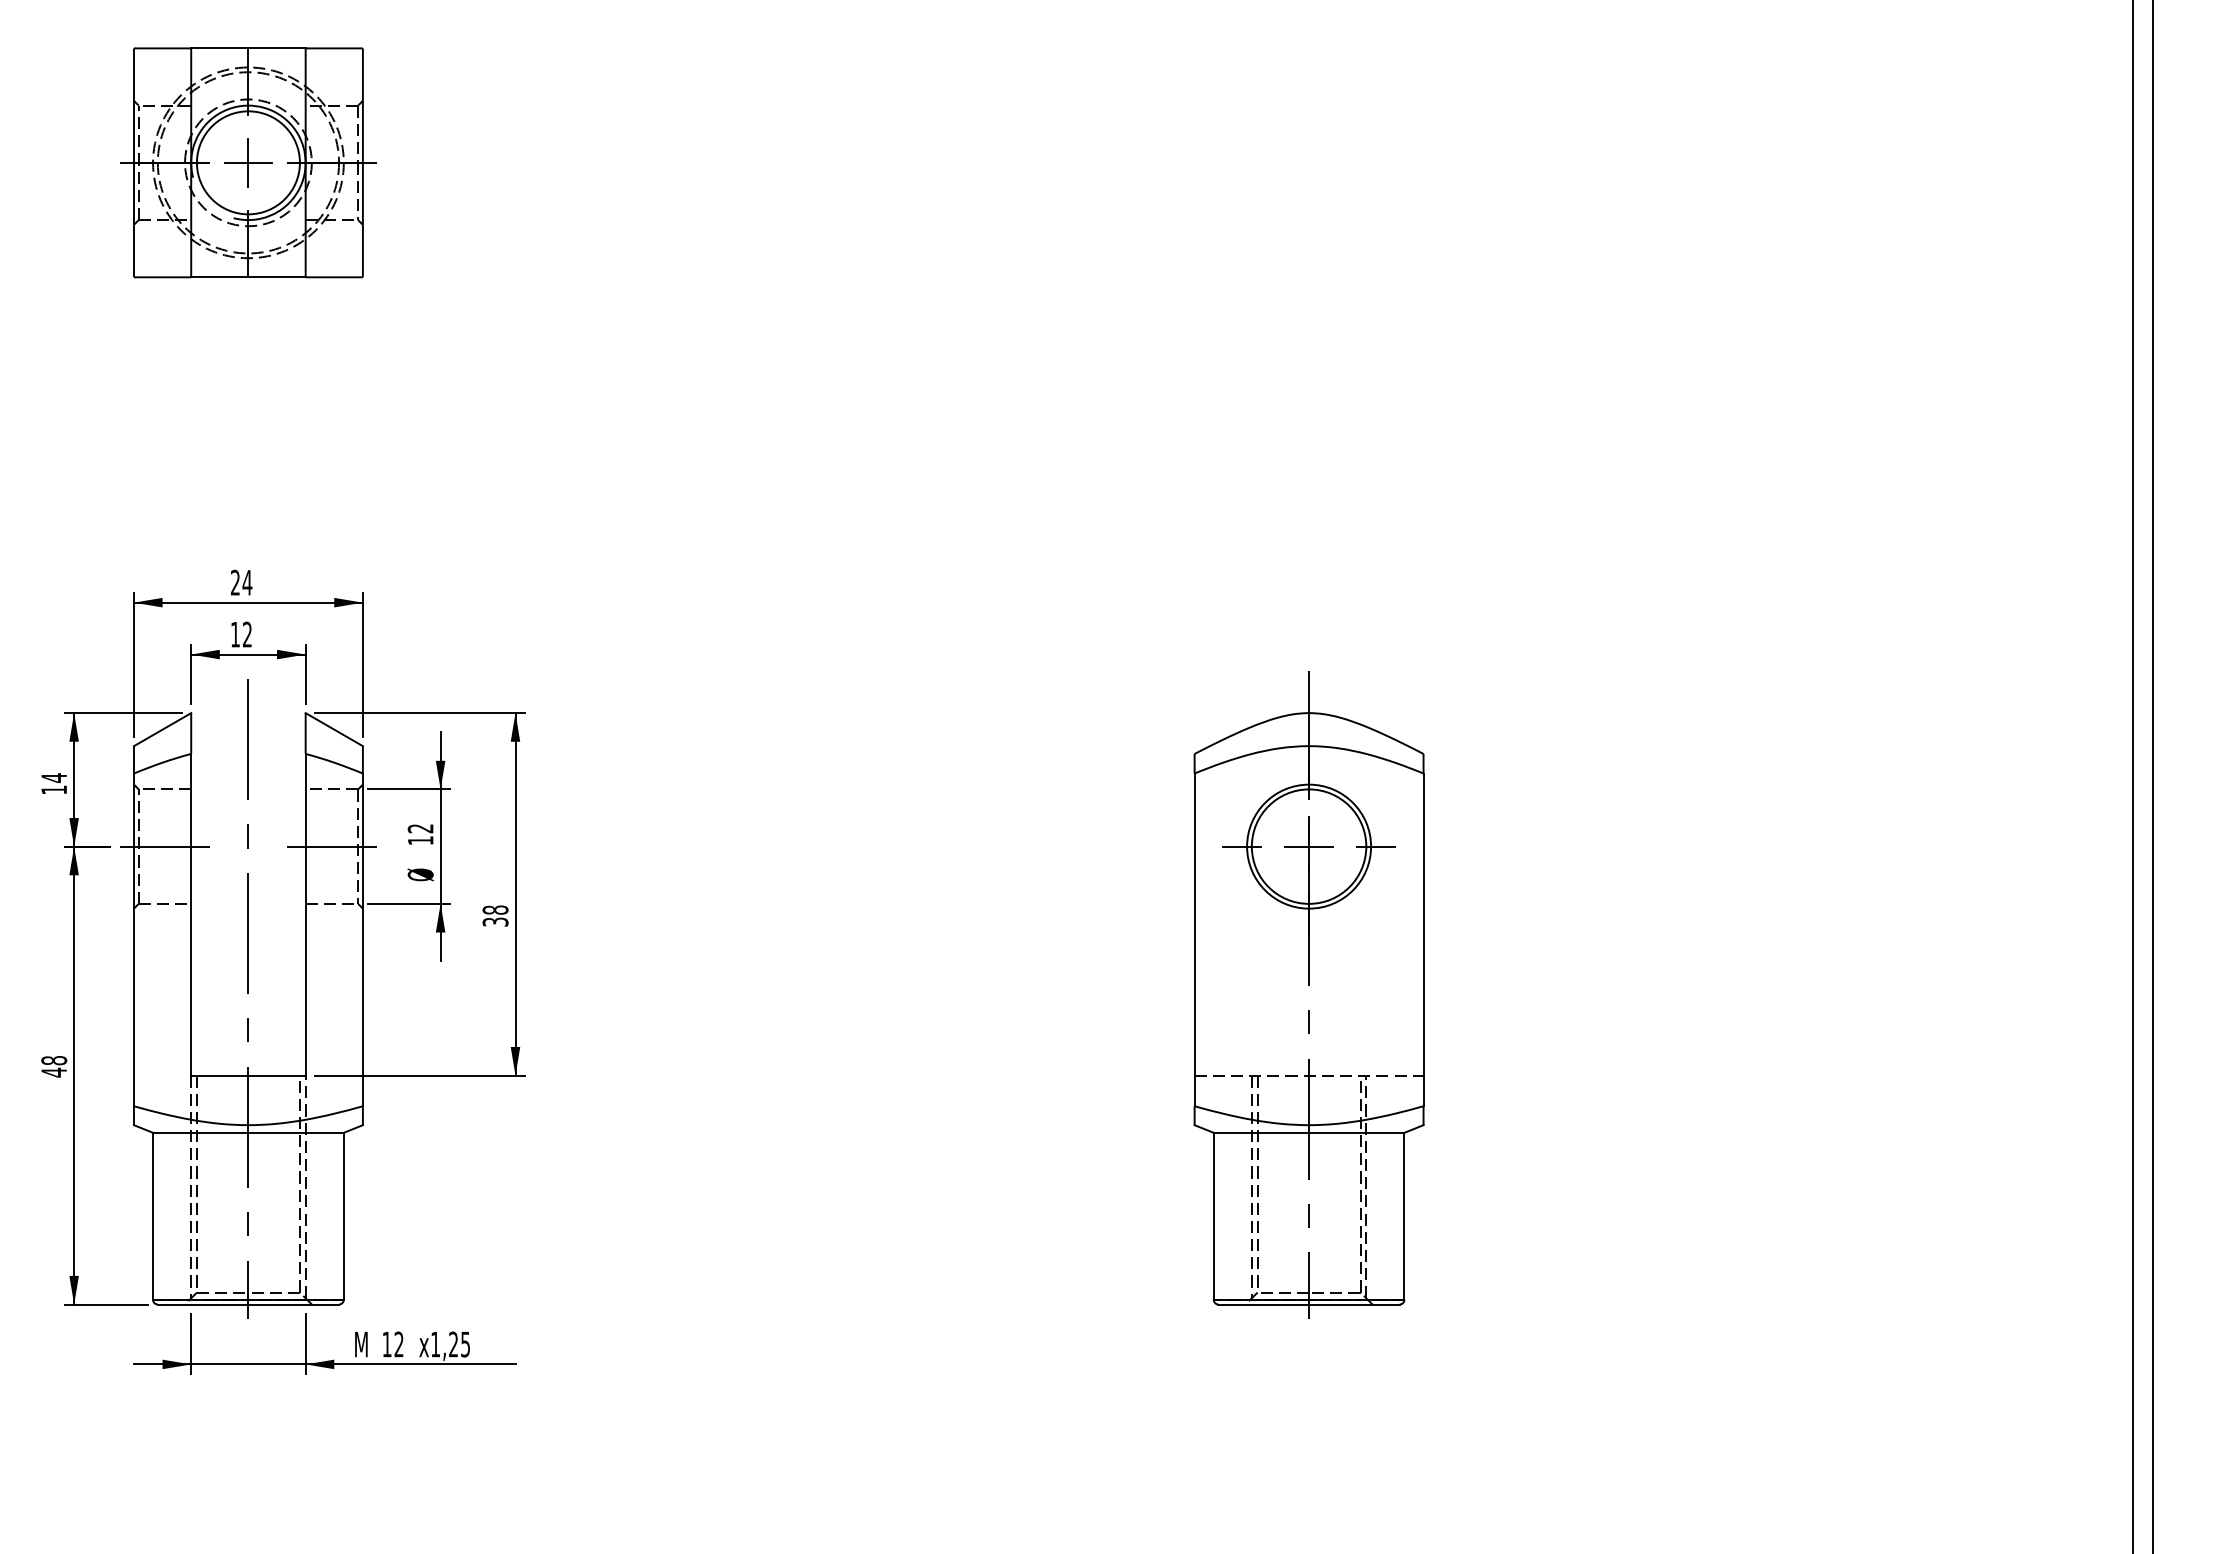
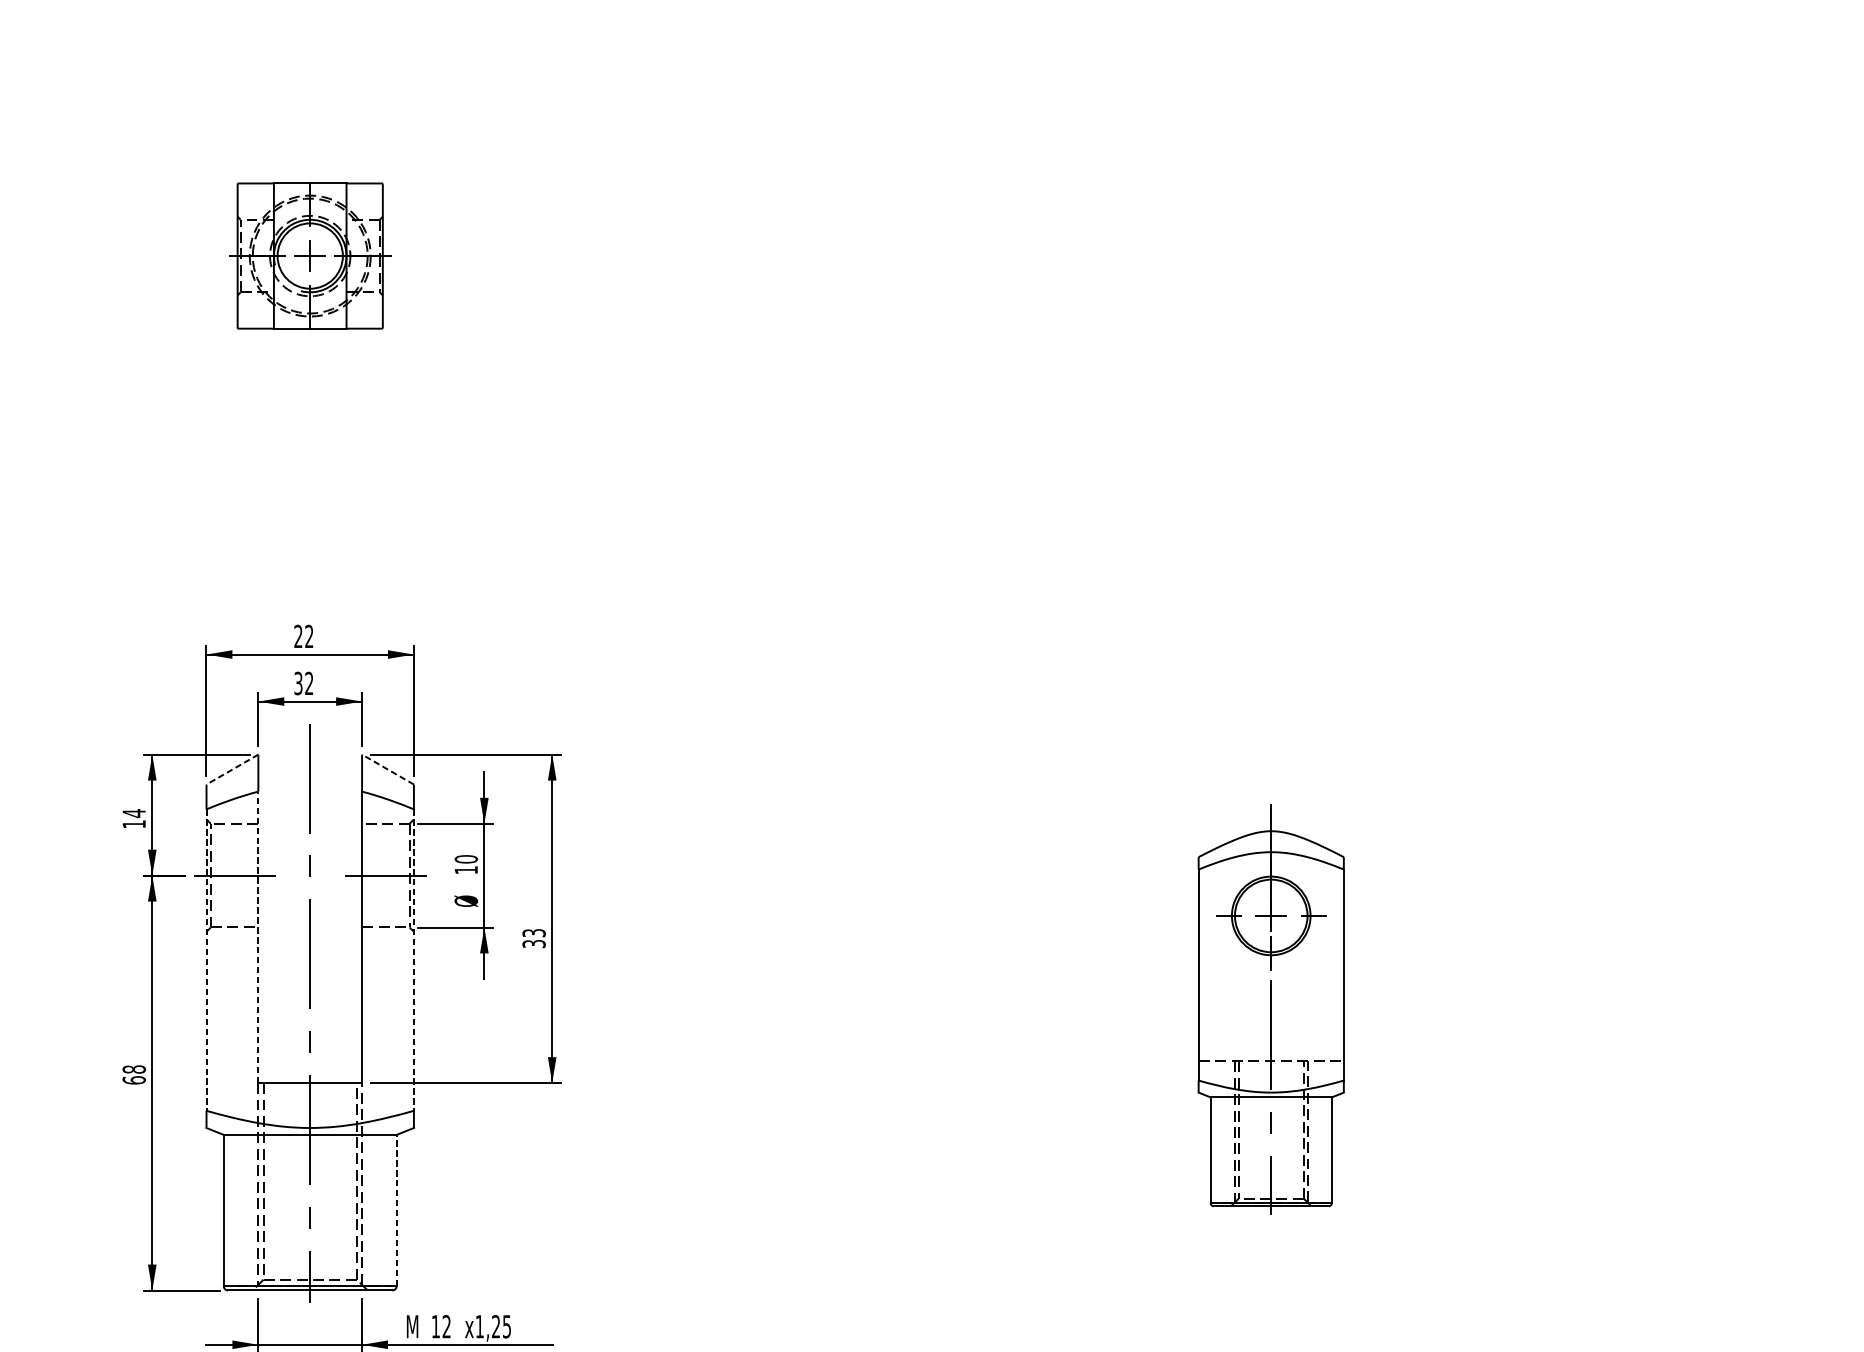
part: (248, 162) -> (310, 255), size x0.7
text: (247, 582) -> (309, 636), 24 -> 22
text: (235, 634) -> (298, 683), 12 -> 32
line: (162, 729) -> (232, 769), solid -> dashed
line: (333, 729) -> (387, 769), solid -> dashed
text: (420, 828) -> (466, 859), 12 -> 10
text: (495, 909) -> (534, 932), 38 -> 33
line: (191, 914) -> (258, 937), solid -> dashed
line: (133, 940) -> (206, 960), solid -> dashed
line: (362, 940) -> (413, 960), solid -> dashed
part: (1308, 994) -> (1270, 1009), size x0.7
text: (54, 1072) -> (134, 1080), 48 -> 68
line: (343, 1215) -> (396, 1209), solid -> dashed

